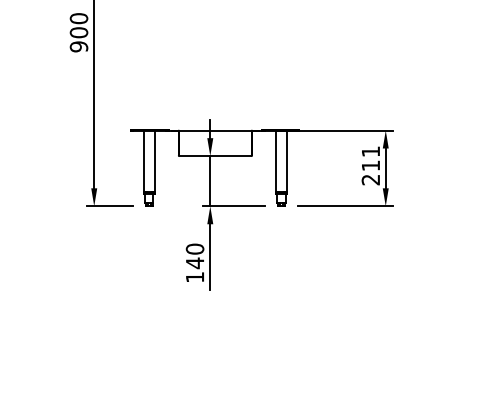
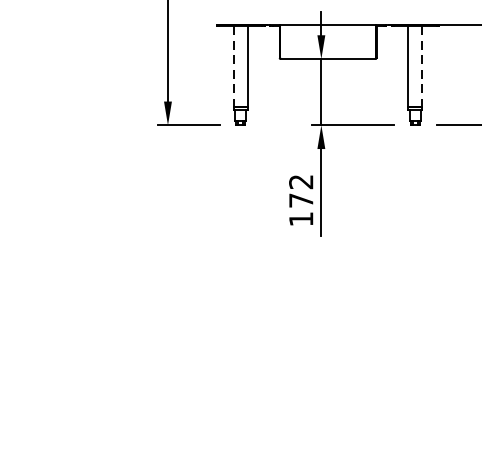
line: (143, 161) -> (233, 66), solid -> dashed
line: (286, 161) -> (422, 66), solid -> dashed
text: (194, 256) -> (300, 191), 140 -> 172

